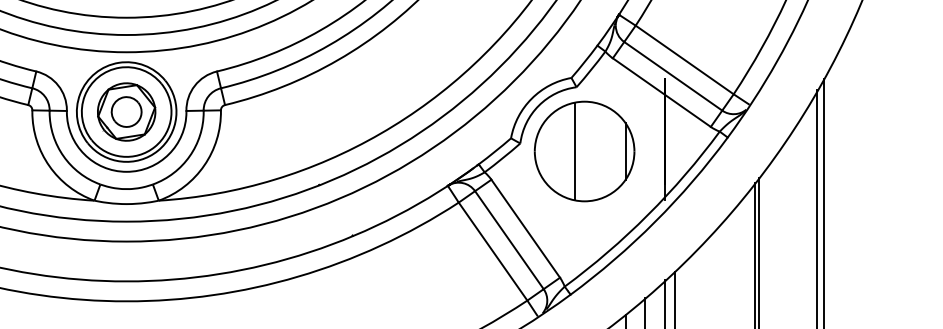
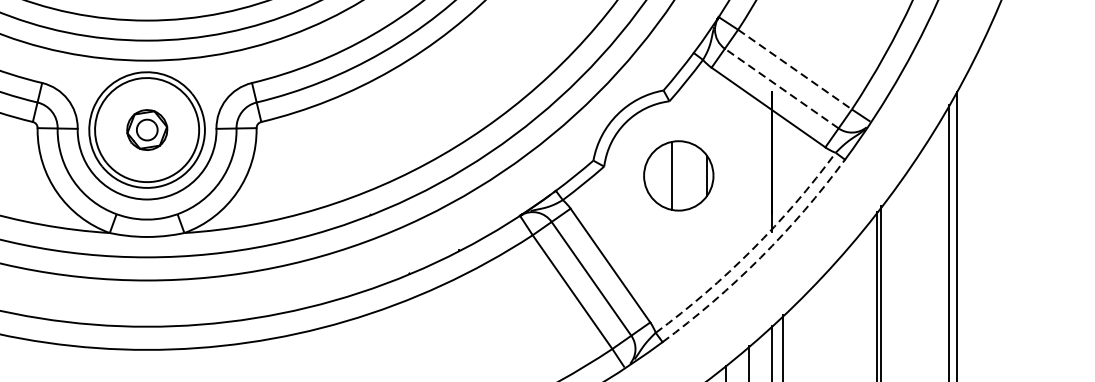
line: (684, 59) -> (794, 69), solid -> dashed
line: (673, 76) -> (782, 88), solid -> dashed
part: (126, 111) -> (146, 129), size x0.6
part: (584, 151) -> (678, 175), size x0.6
arc: (648, 214) -> (753, 249), solid -> dashed
arc: (655, 221) -> (761, 257), solid -> dashed

